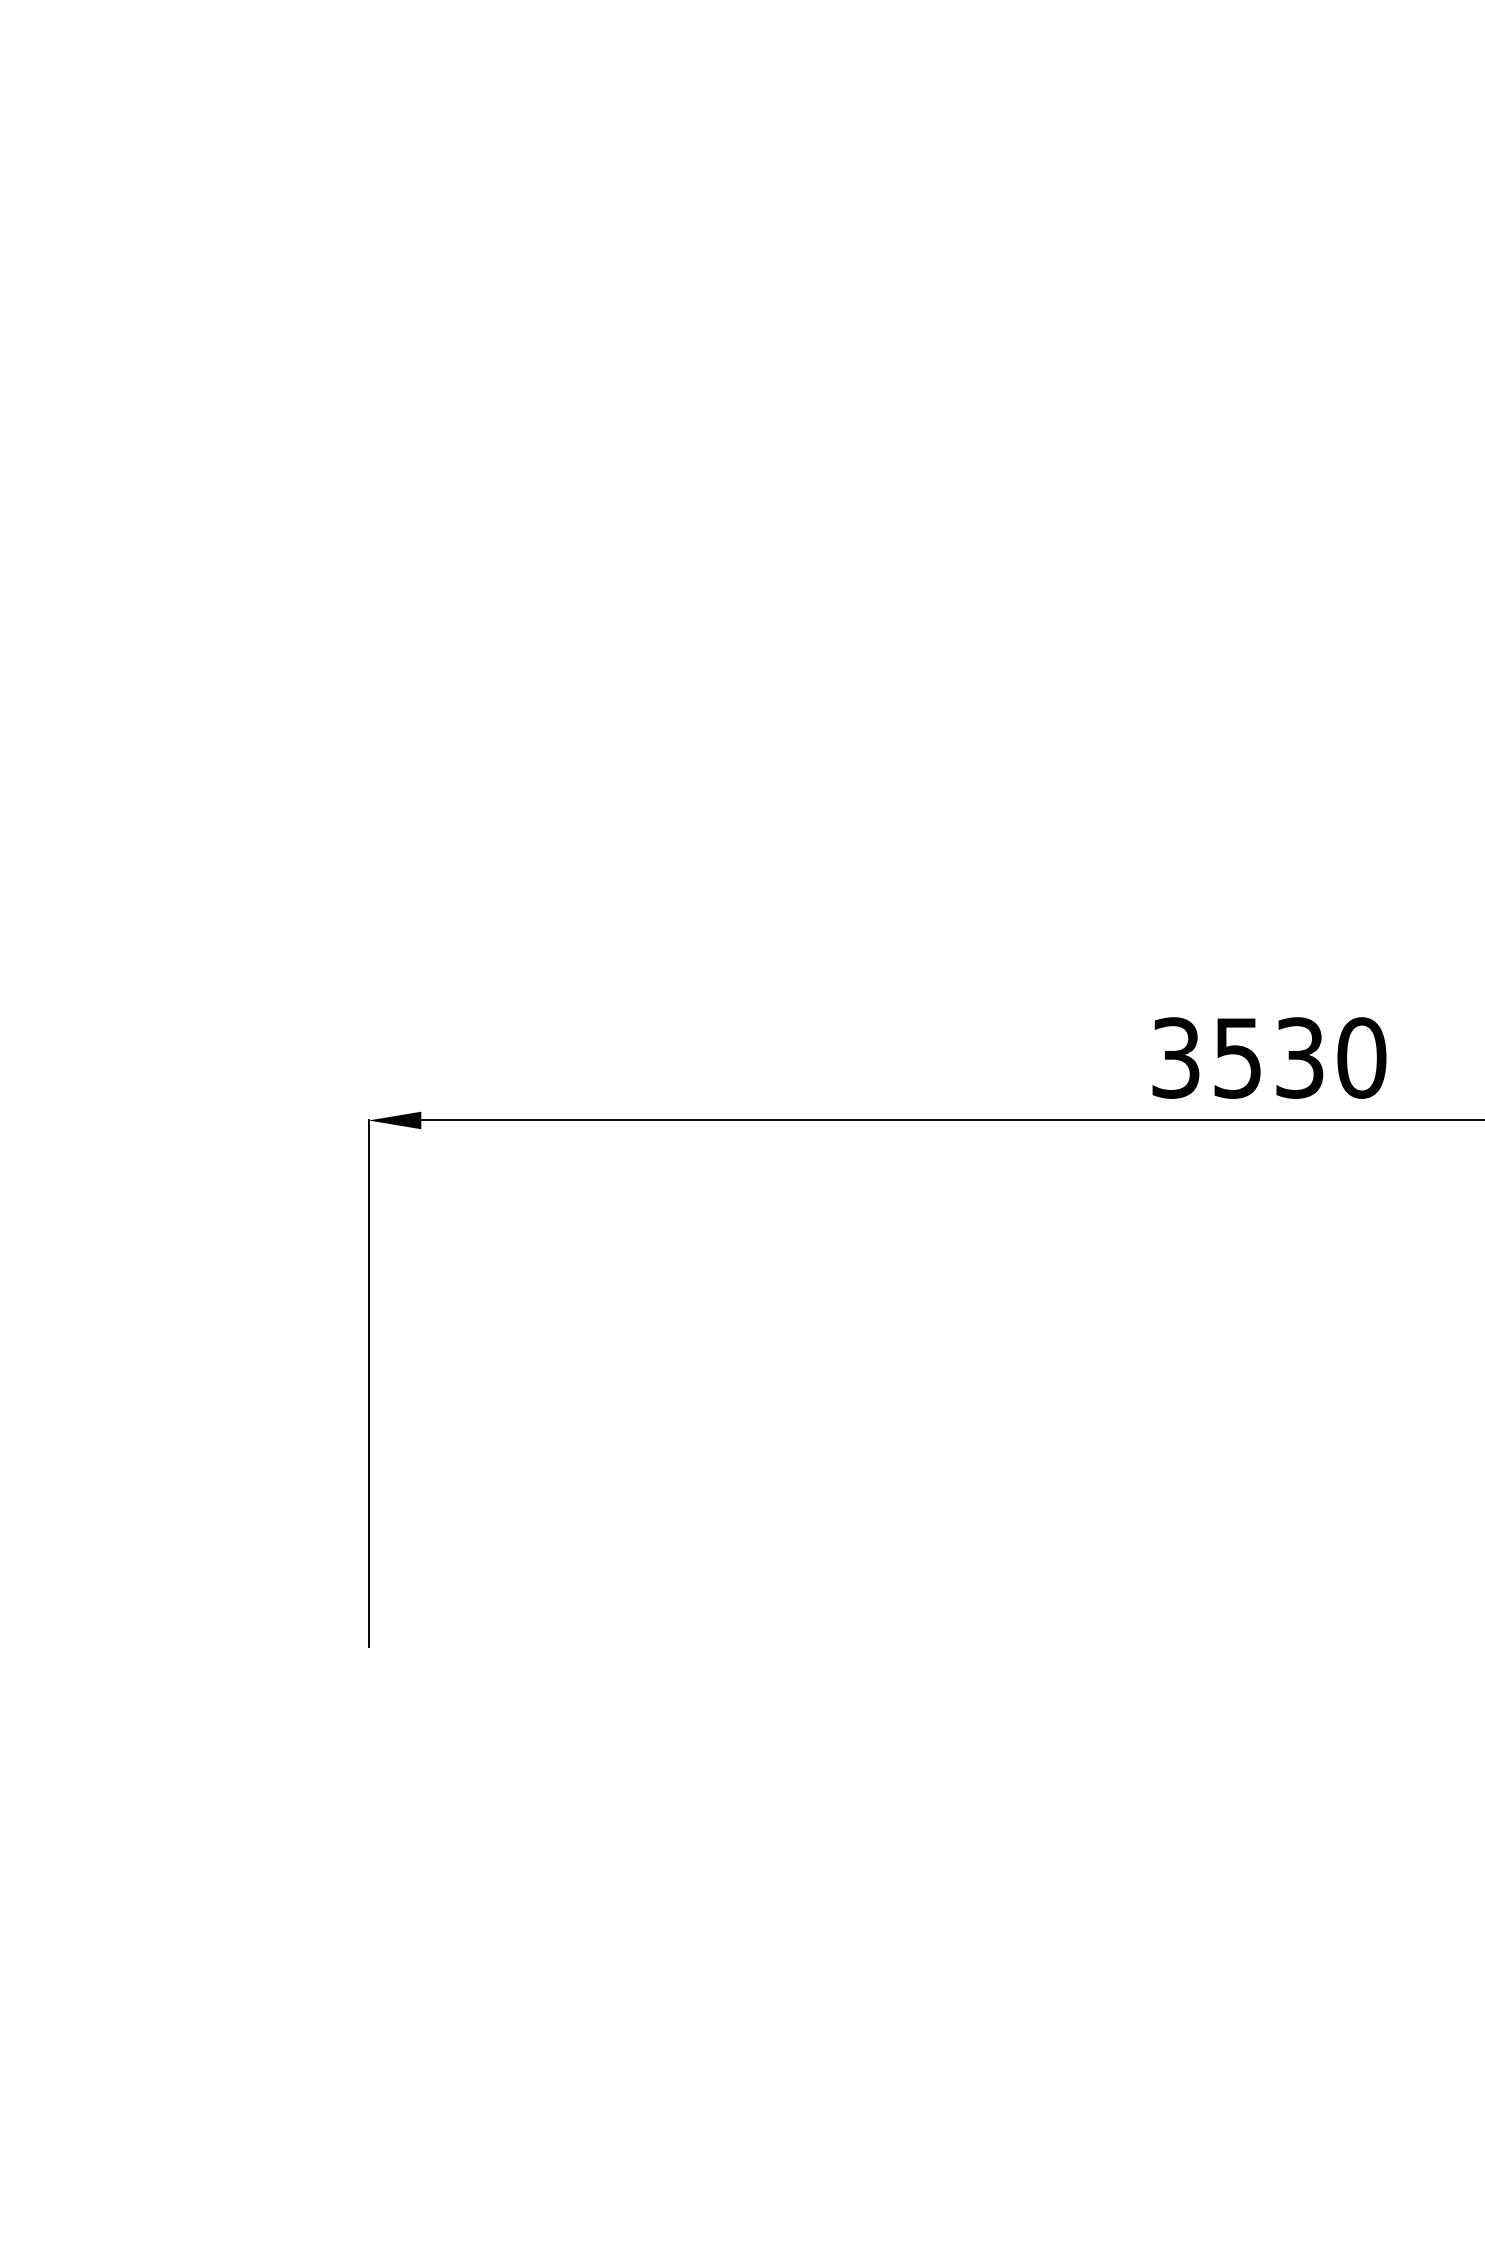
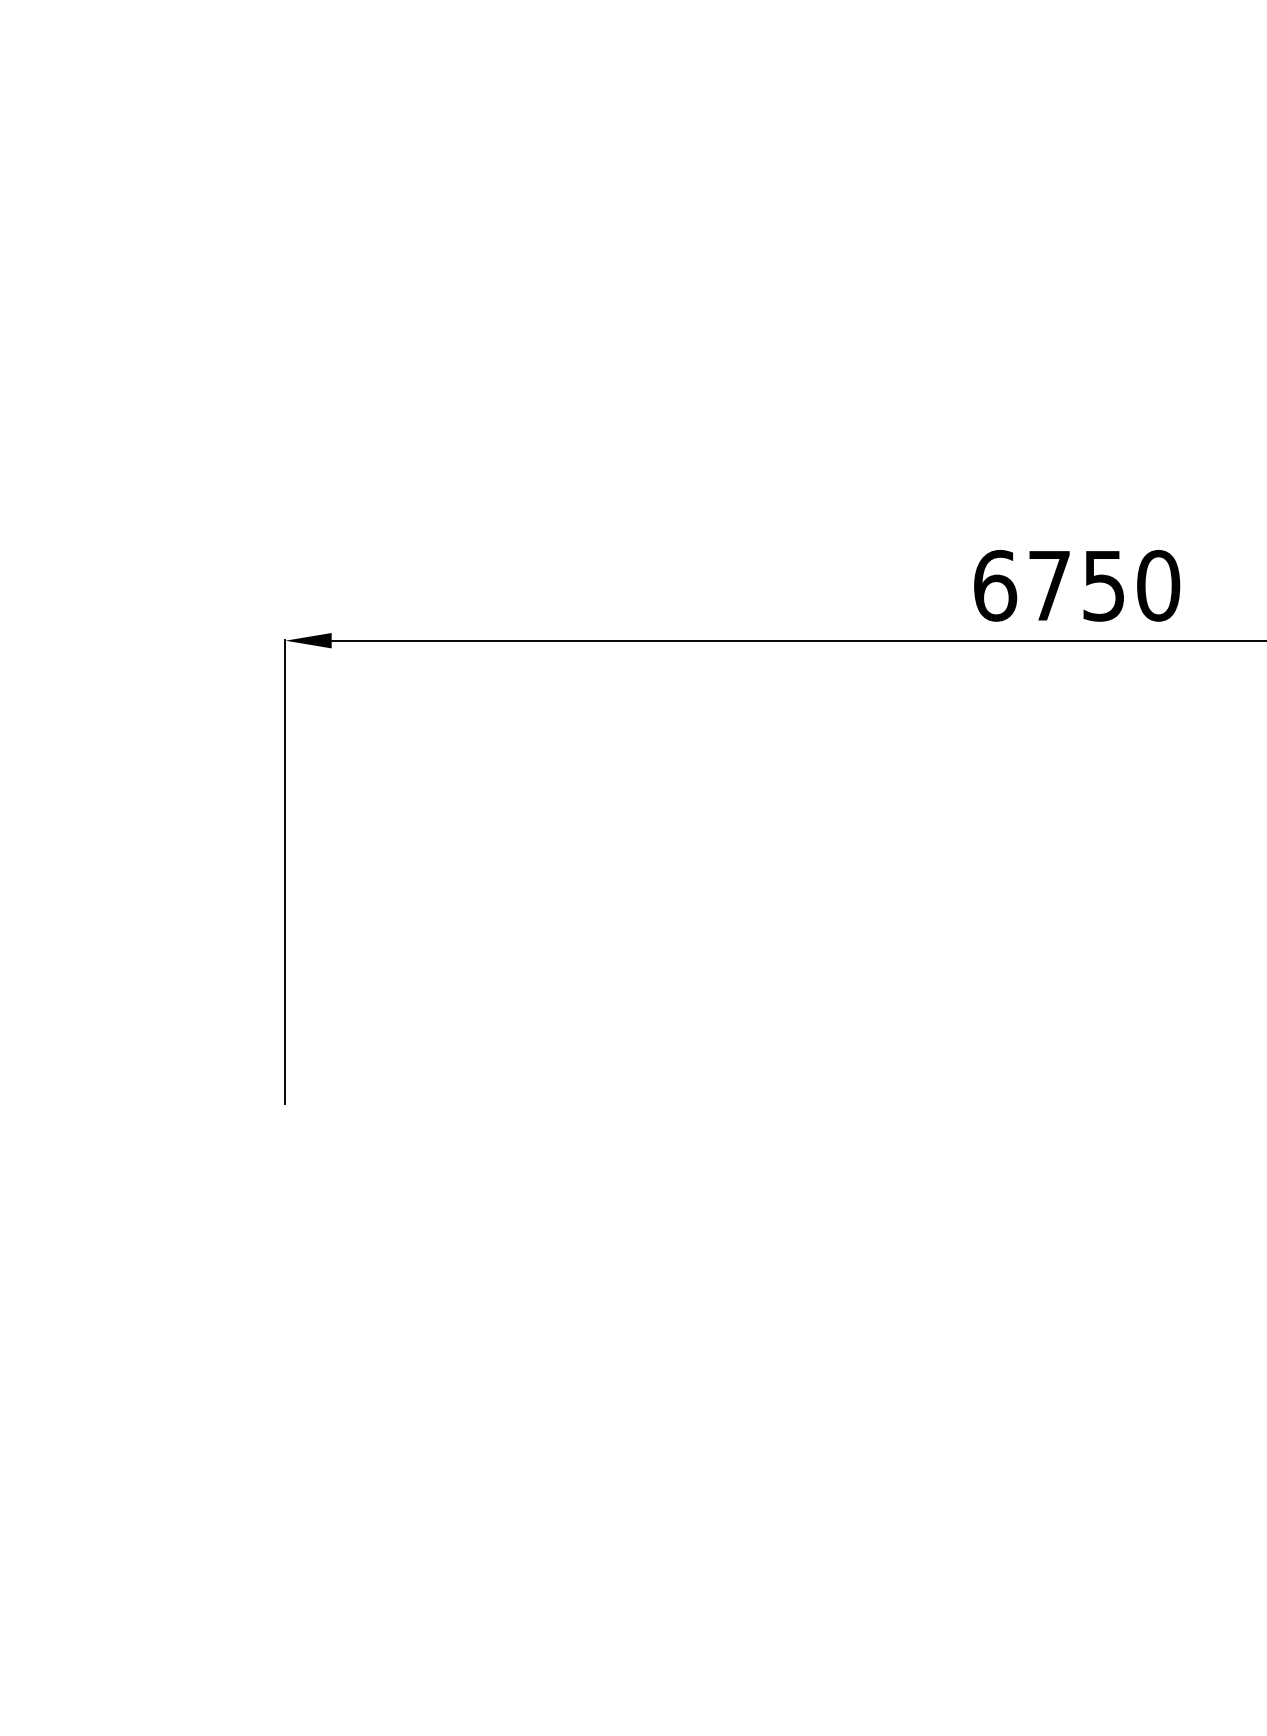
text: (1237, 1057) -> (1049, 585), 3530 -> 6750

